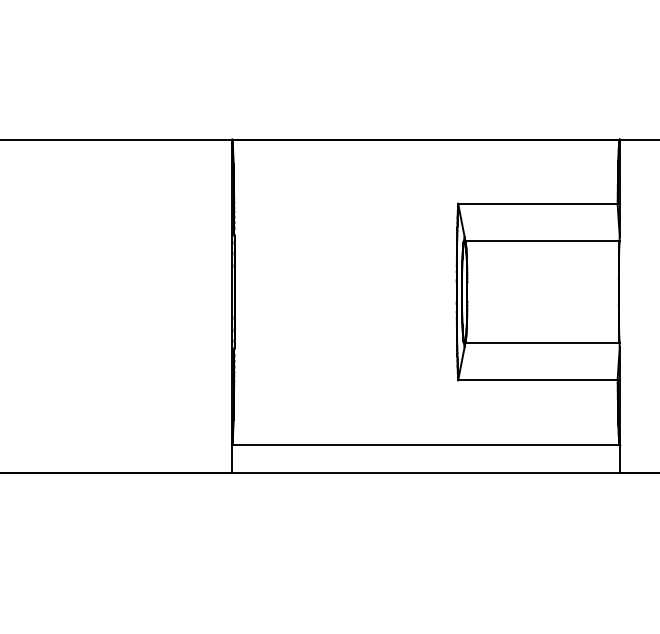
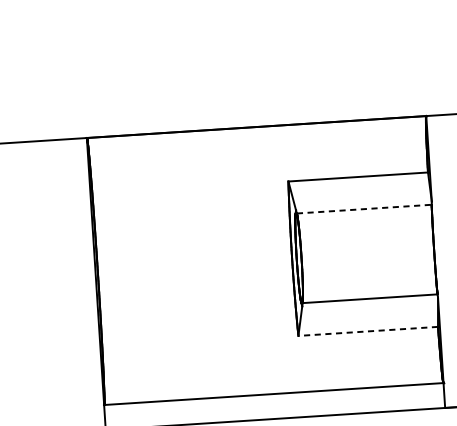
line: (542, 240) -> (364, 208), solid -> dashed
line: (537, 380) -> (367, 331), solid -> dashed

